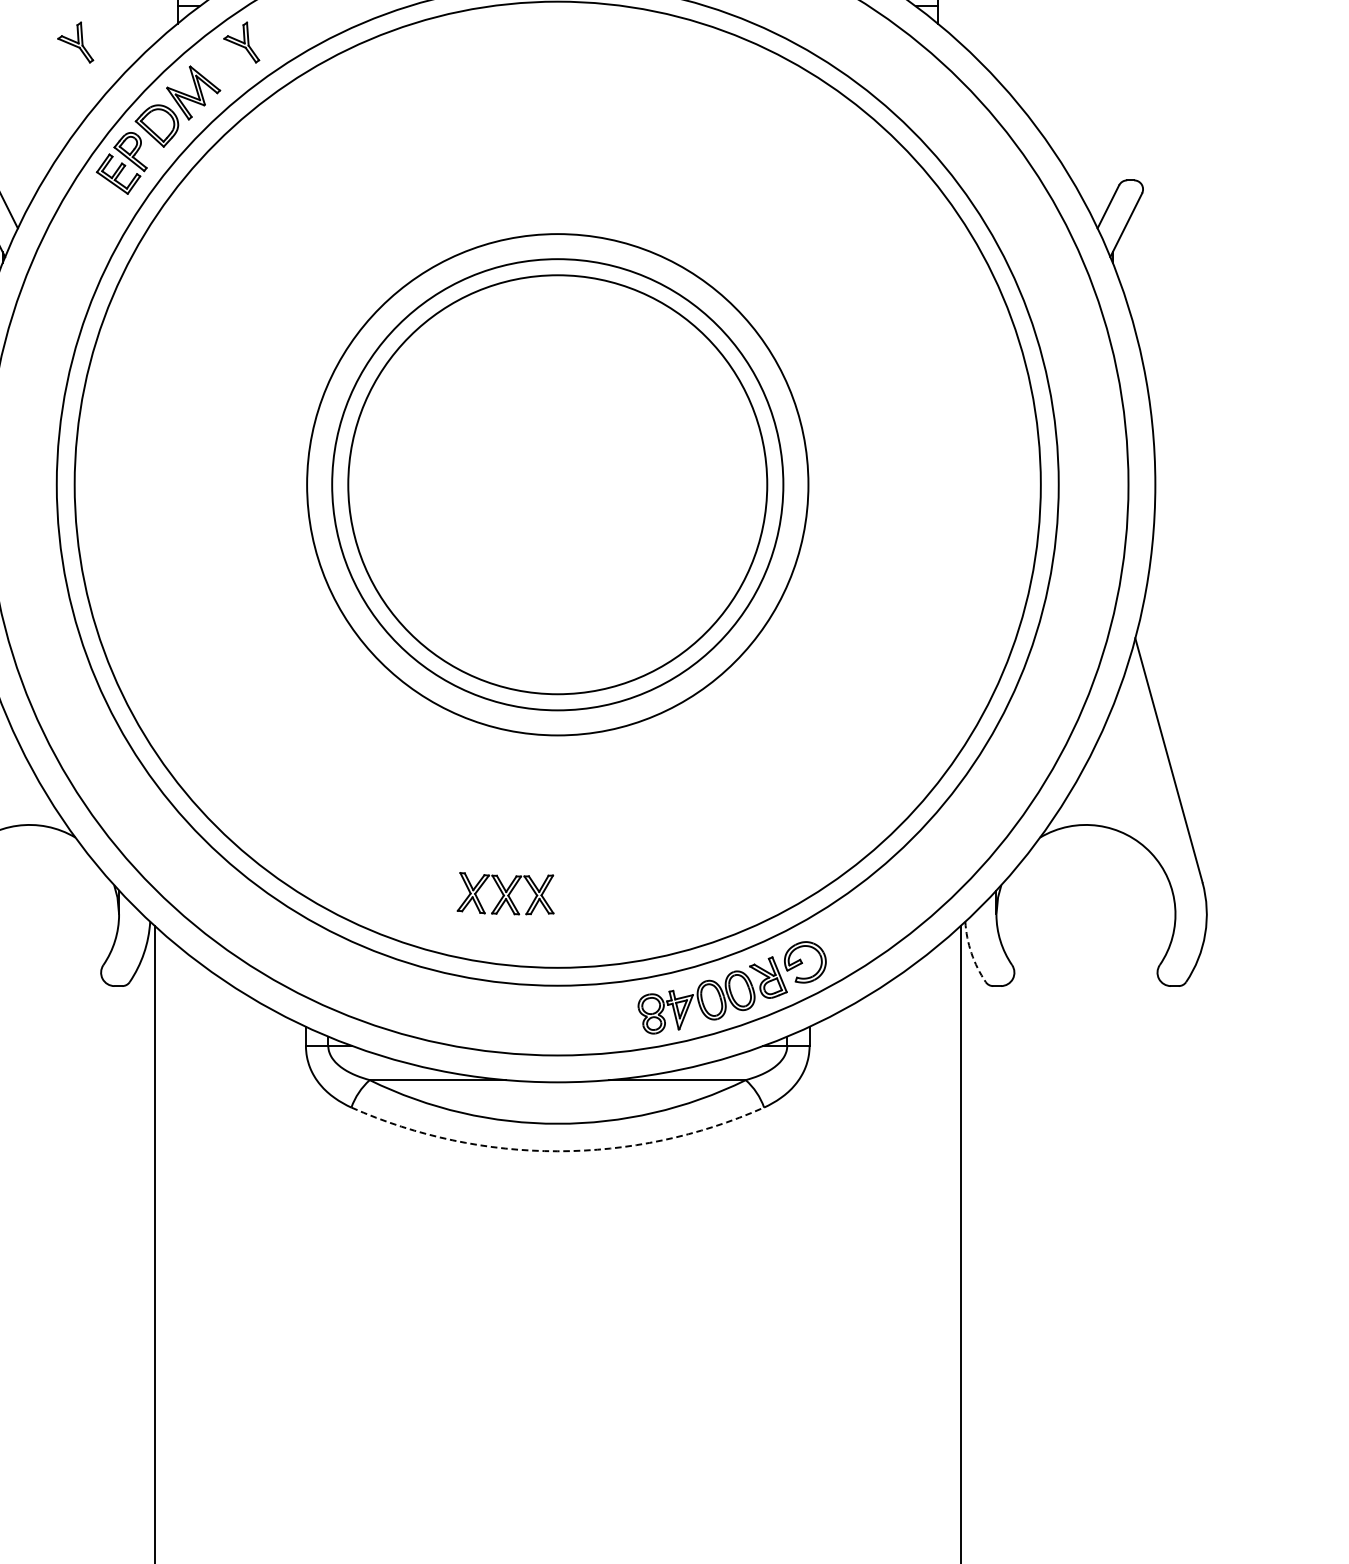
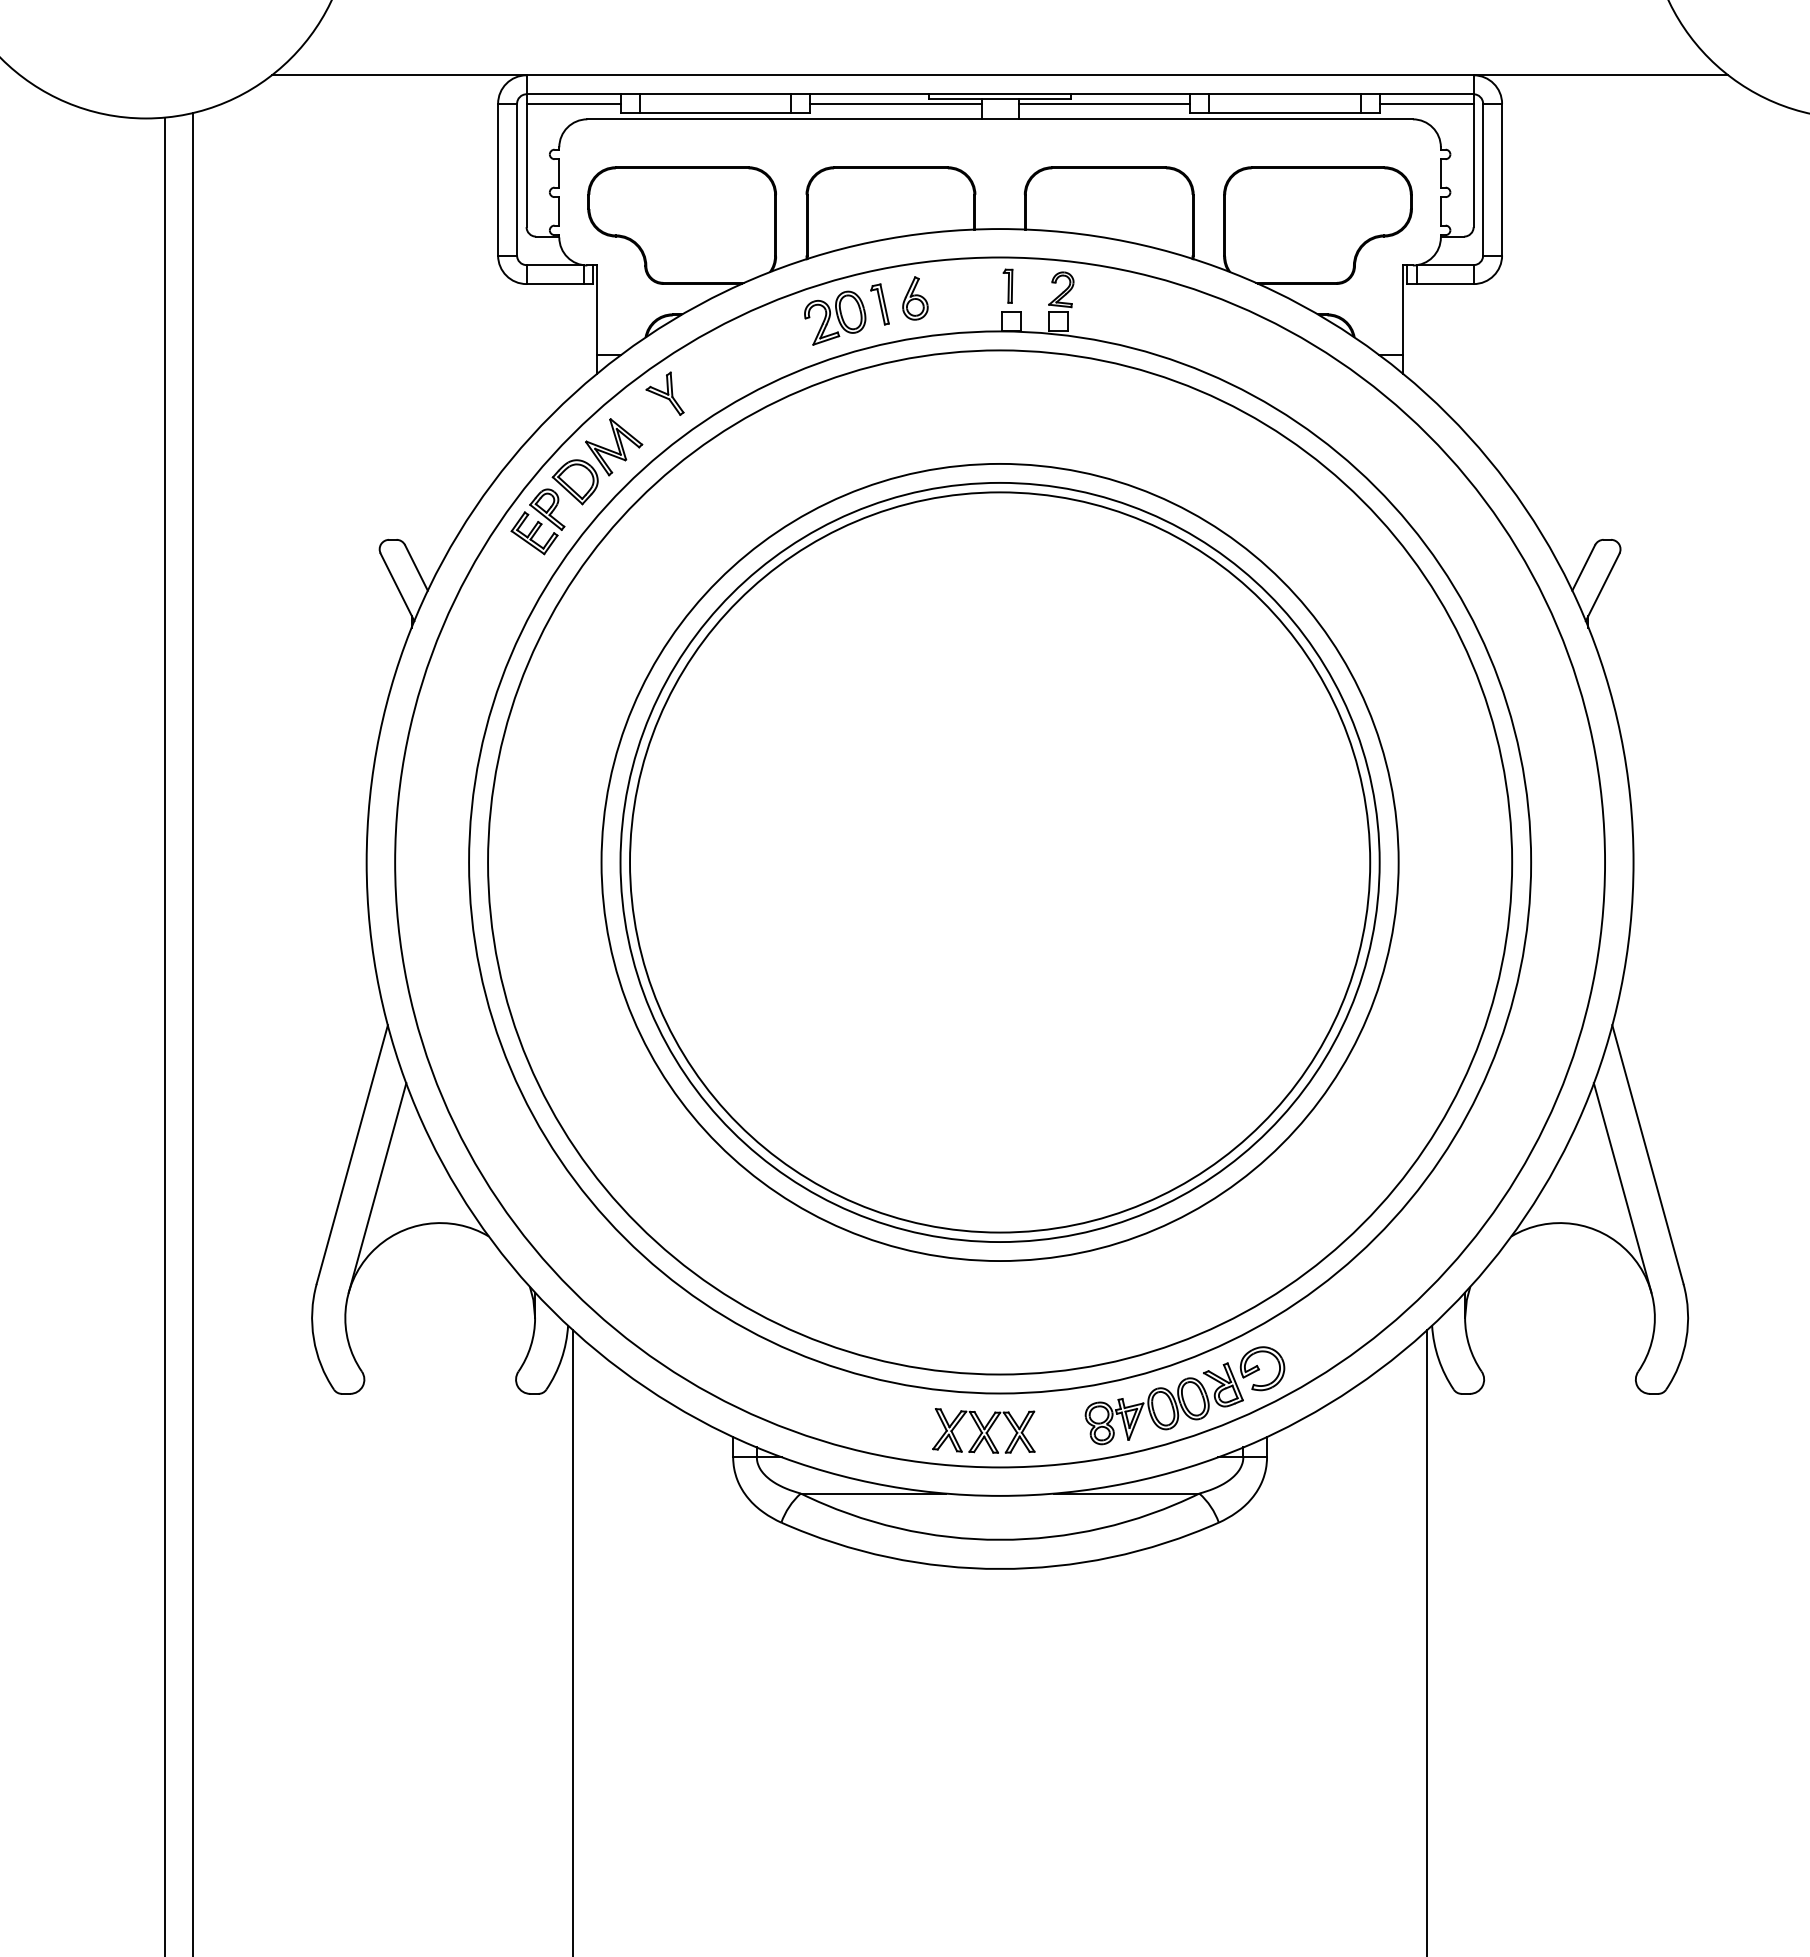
part: (75, 42) -> (488, 393), removed
circle: (557, 484) -> (999, 862), size x1.43
circle: (557, 484) -> (999, 862), size x1.67
circle: (558, 484) -> (1000, 862), size x1.67
line: (1144, 791) -> (1622, 1187), added
part: (505, 893) -> (983, 1430), moved
arc: (971, 953) -> (1438, 1359), dashed -> solid
arc: (558, 1150) -> (1000, 1568), dashed -> solid

